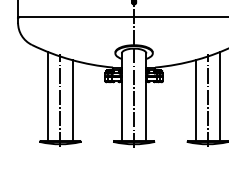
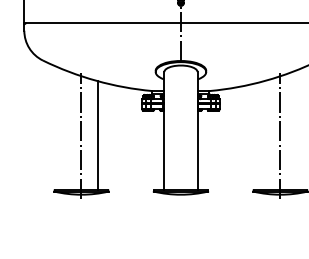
line: (48, 96) -> (65, 130), removed
line: (220, 96) -> (297, 130), removed
line: (134, 98) -> (181, 132), removed
line: (195, 100) -> (263, 135), removed

